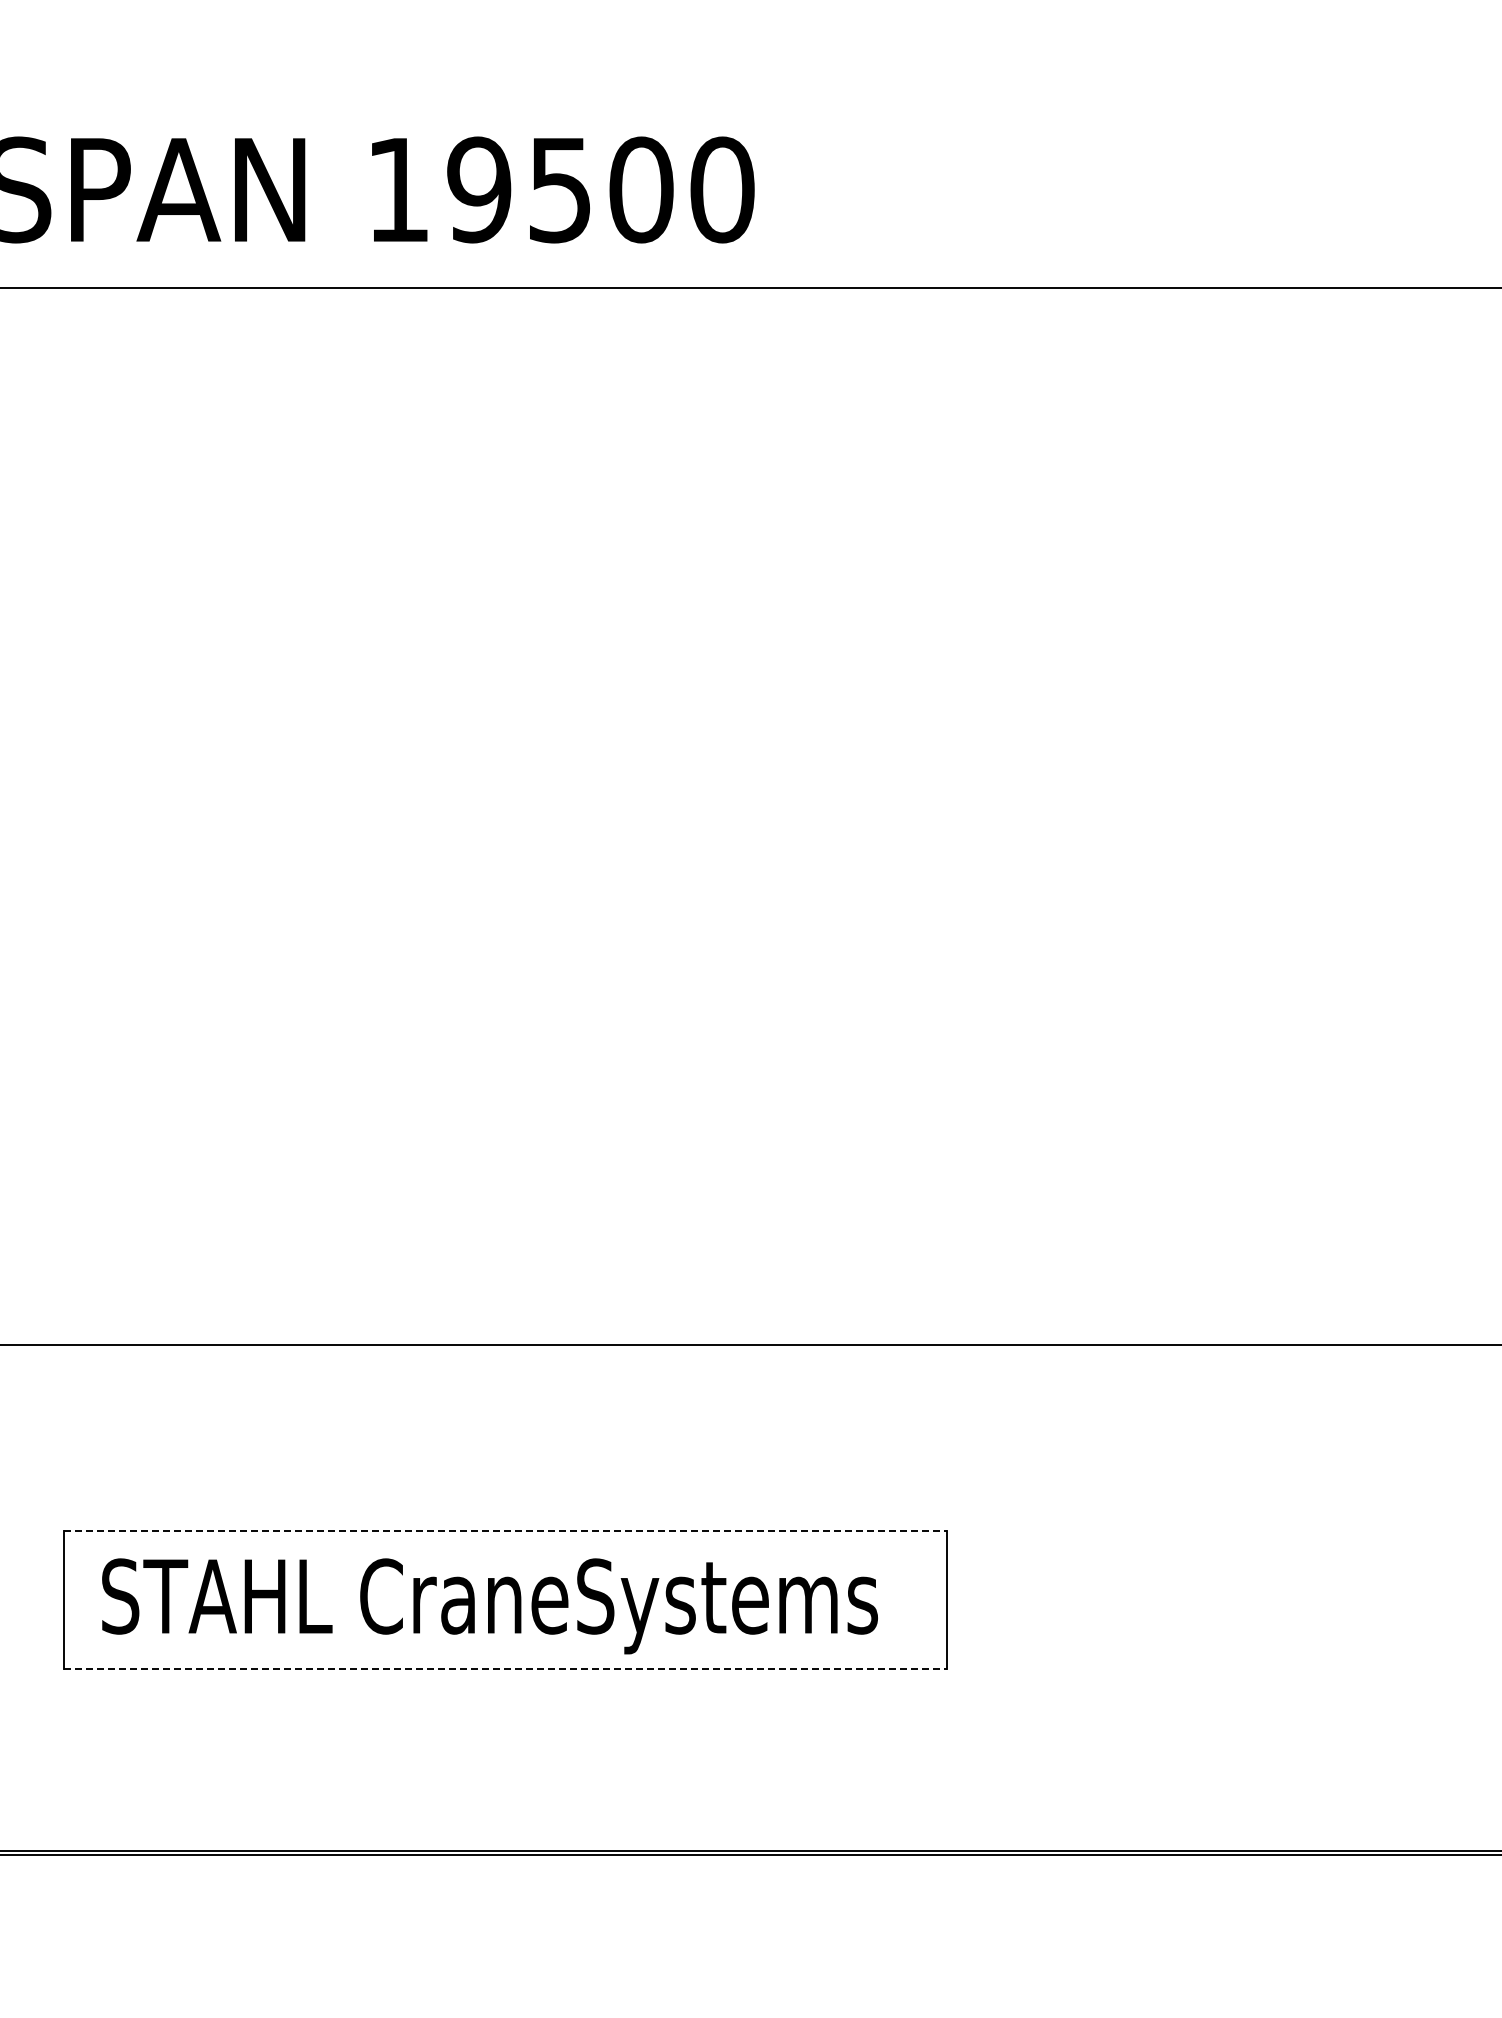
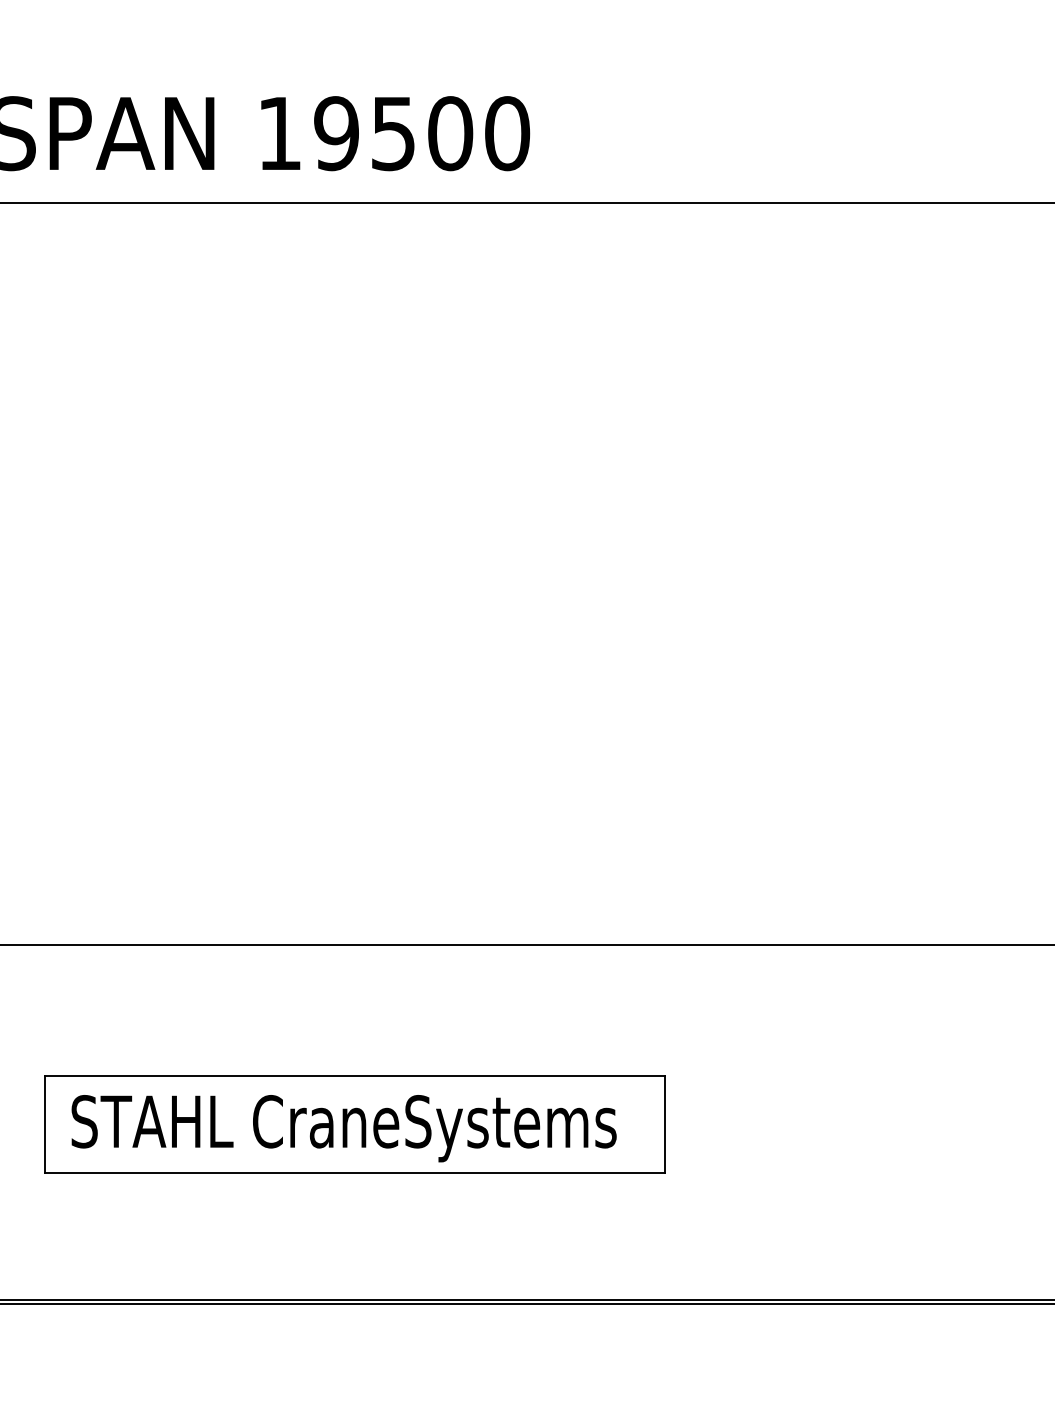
line: (505, 1530) -> (355, 1075), dashed -> solid
line: (505, 1669) -> (355, 1173), dashed -> solid

